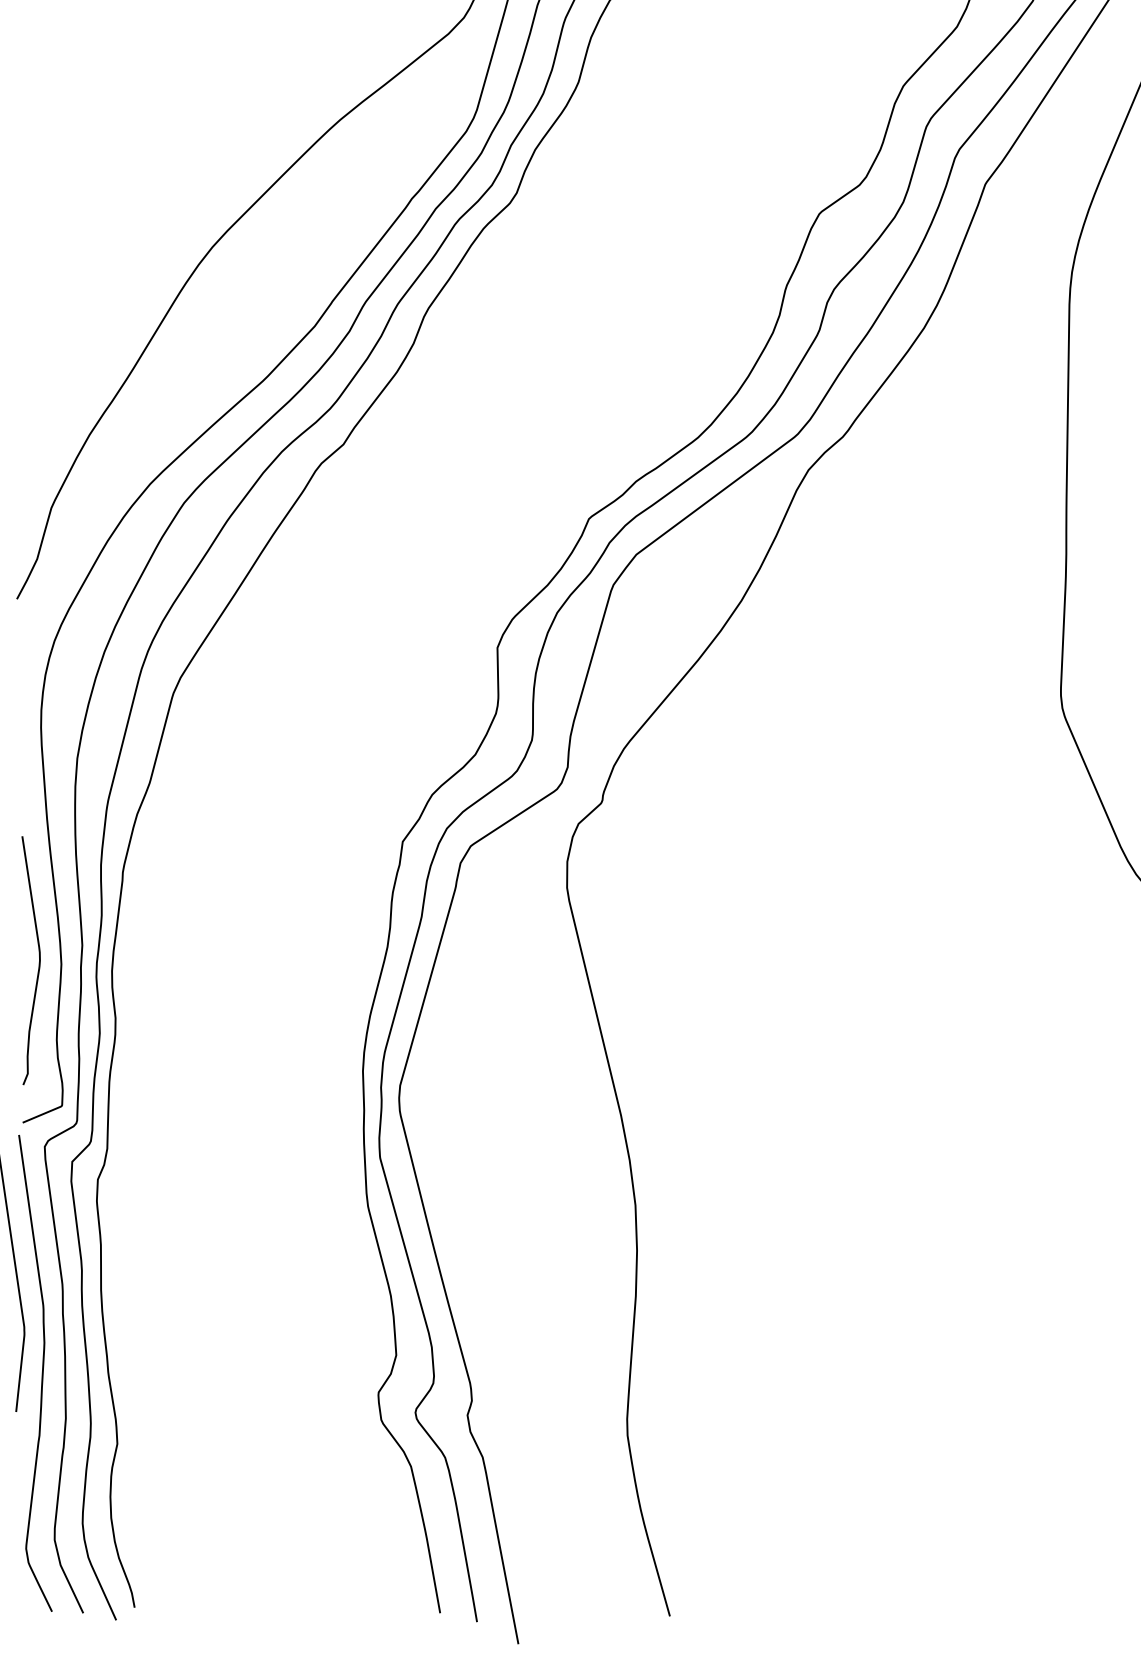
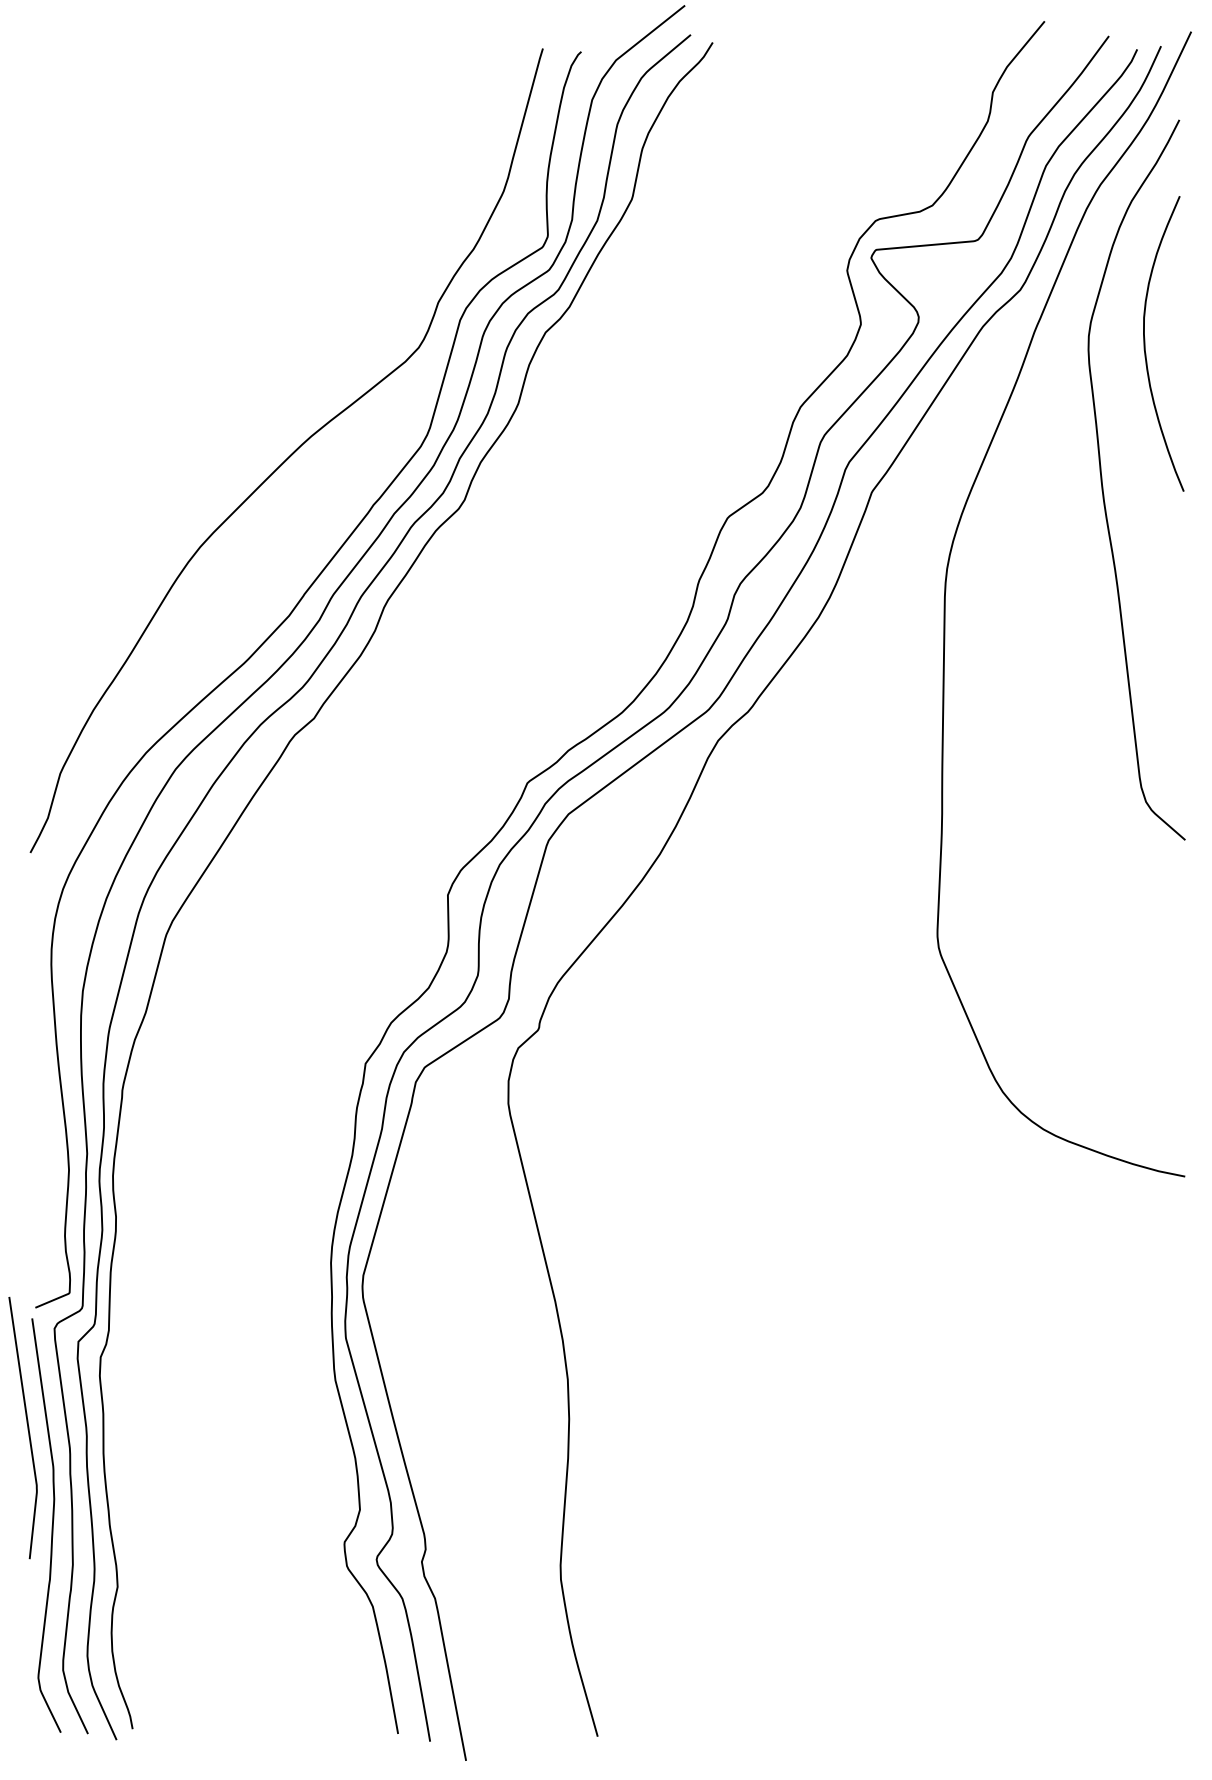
curve: (38, 960) -> (49, 1166), removed

